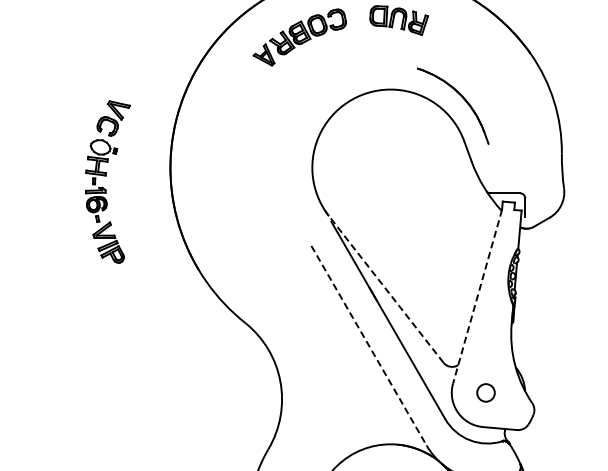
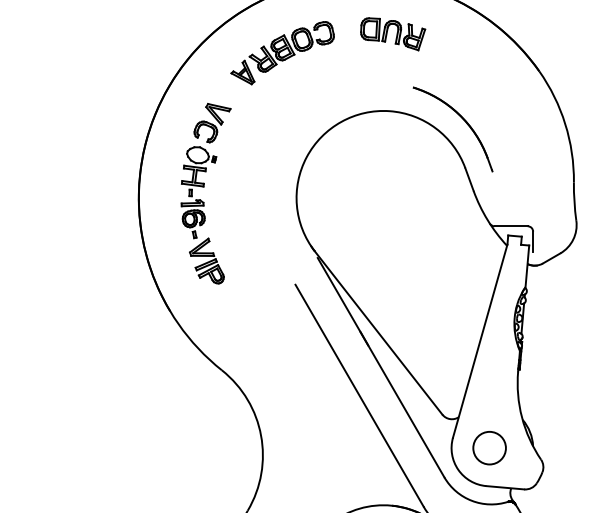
part: (107, 181) -> (205, 193), moved
line: (385, 288) -> (377, 332), dashed -> solid
line: (477, 297) -> (480, 342), dashed -> solid
line: (369, 346) -> (360, 396), dashed -> solid
circle: (485, 392) -> (489, 447), size x1.67

